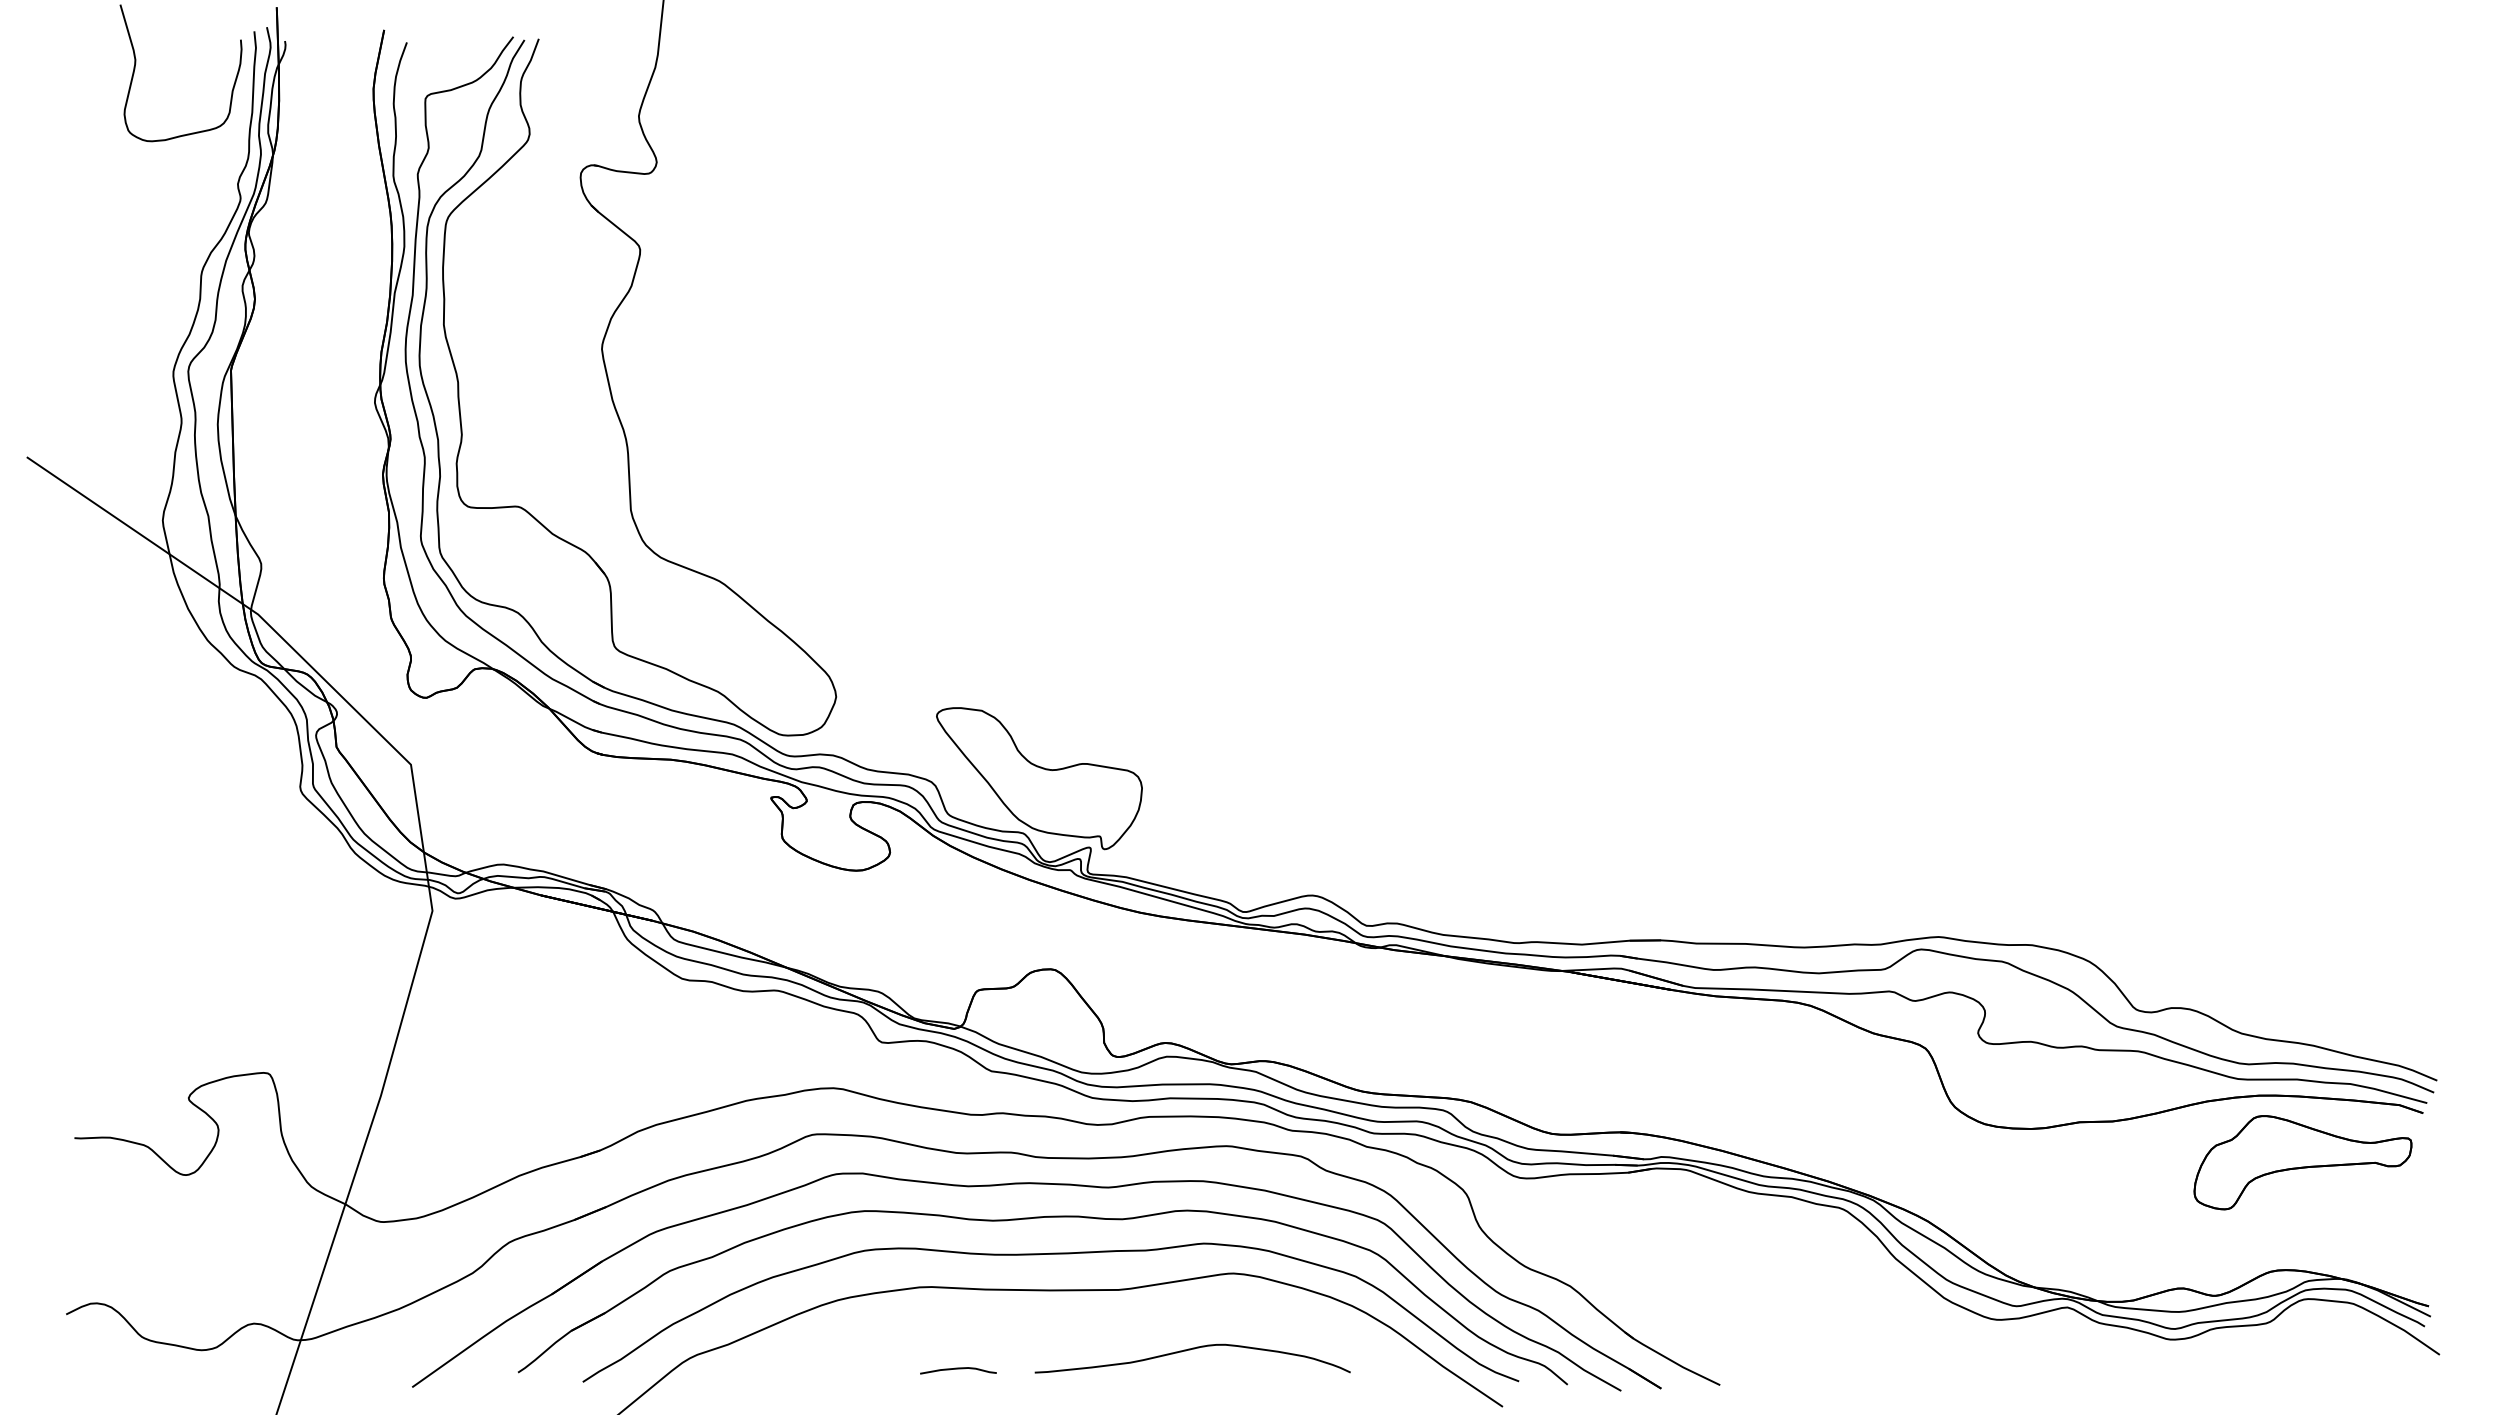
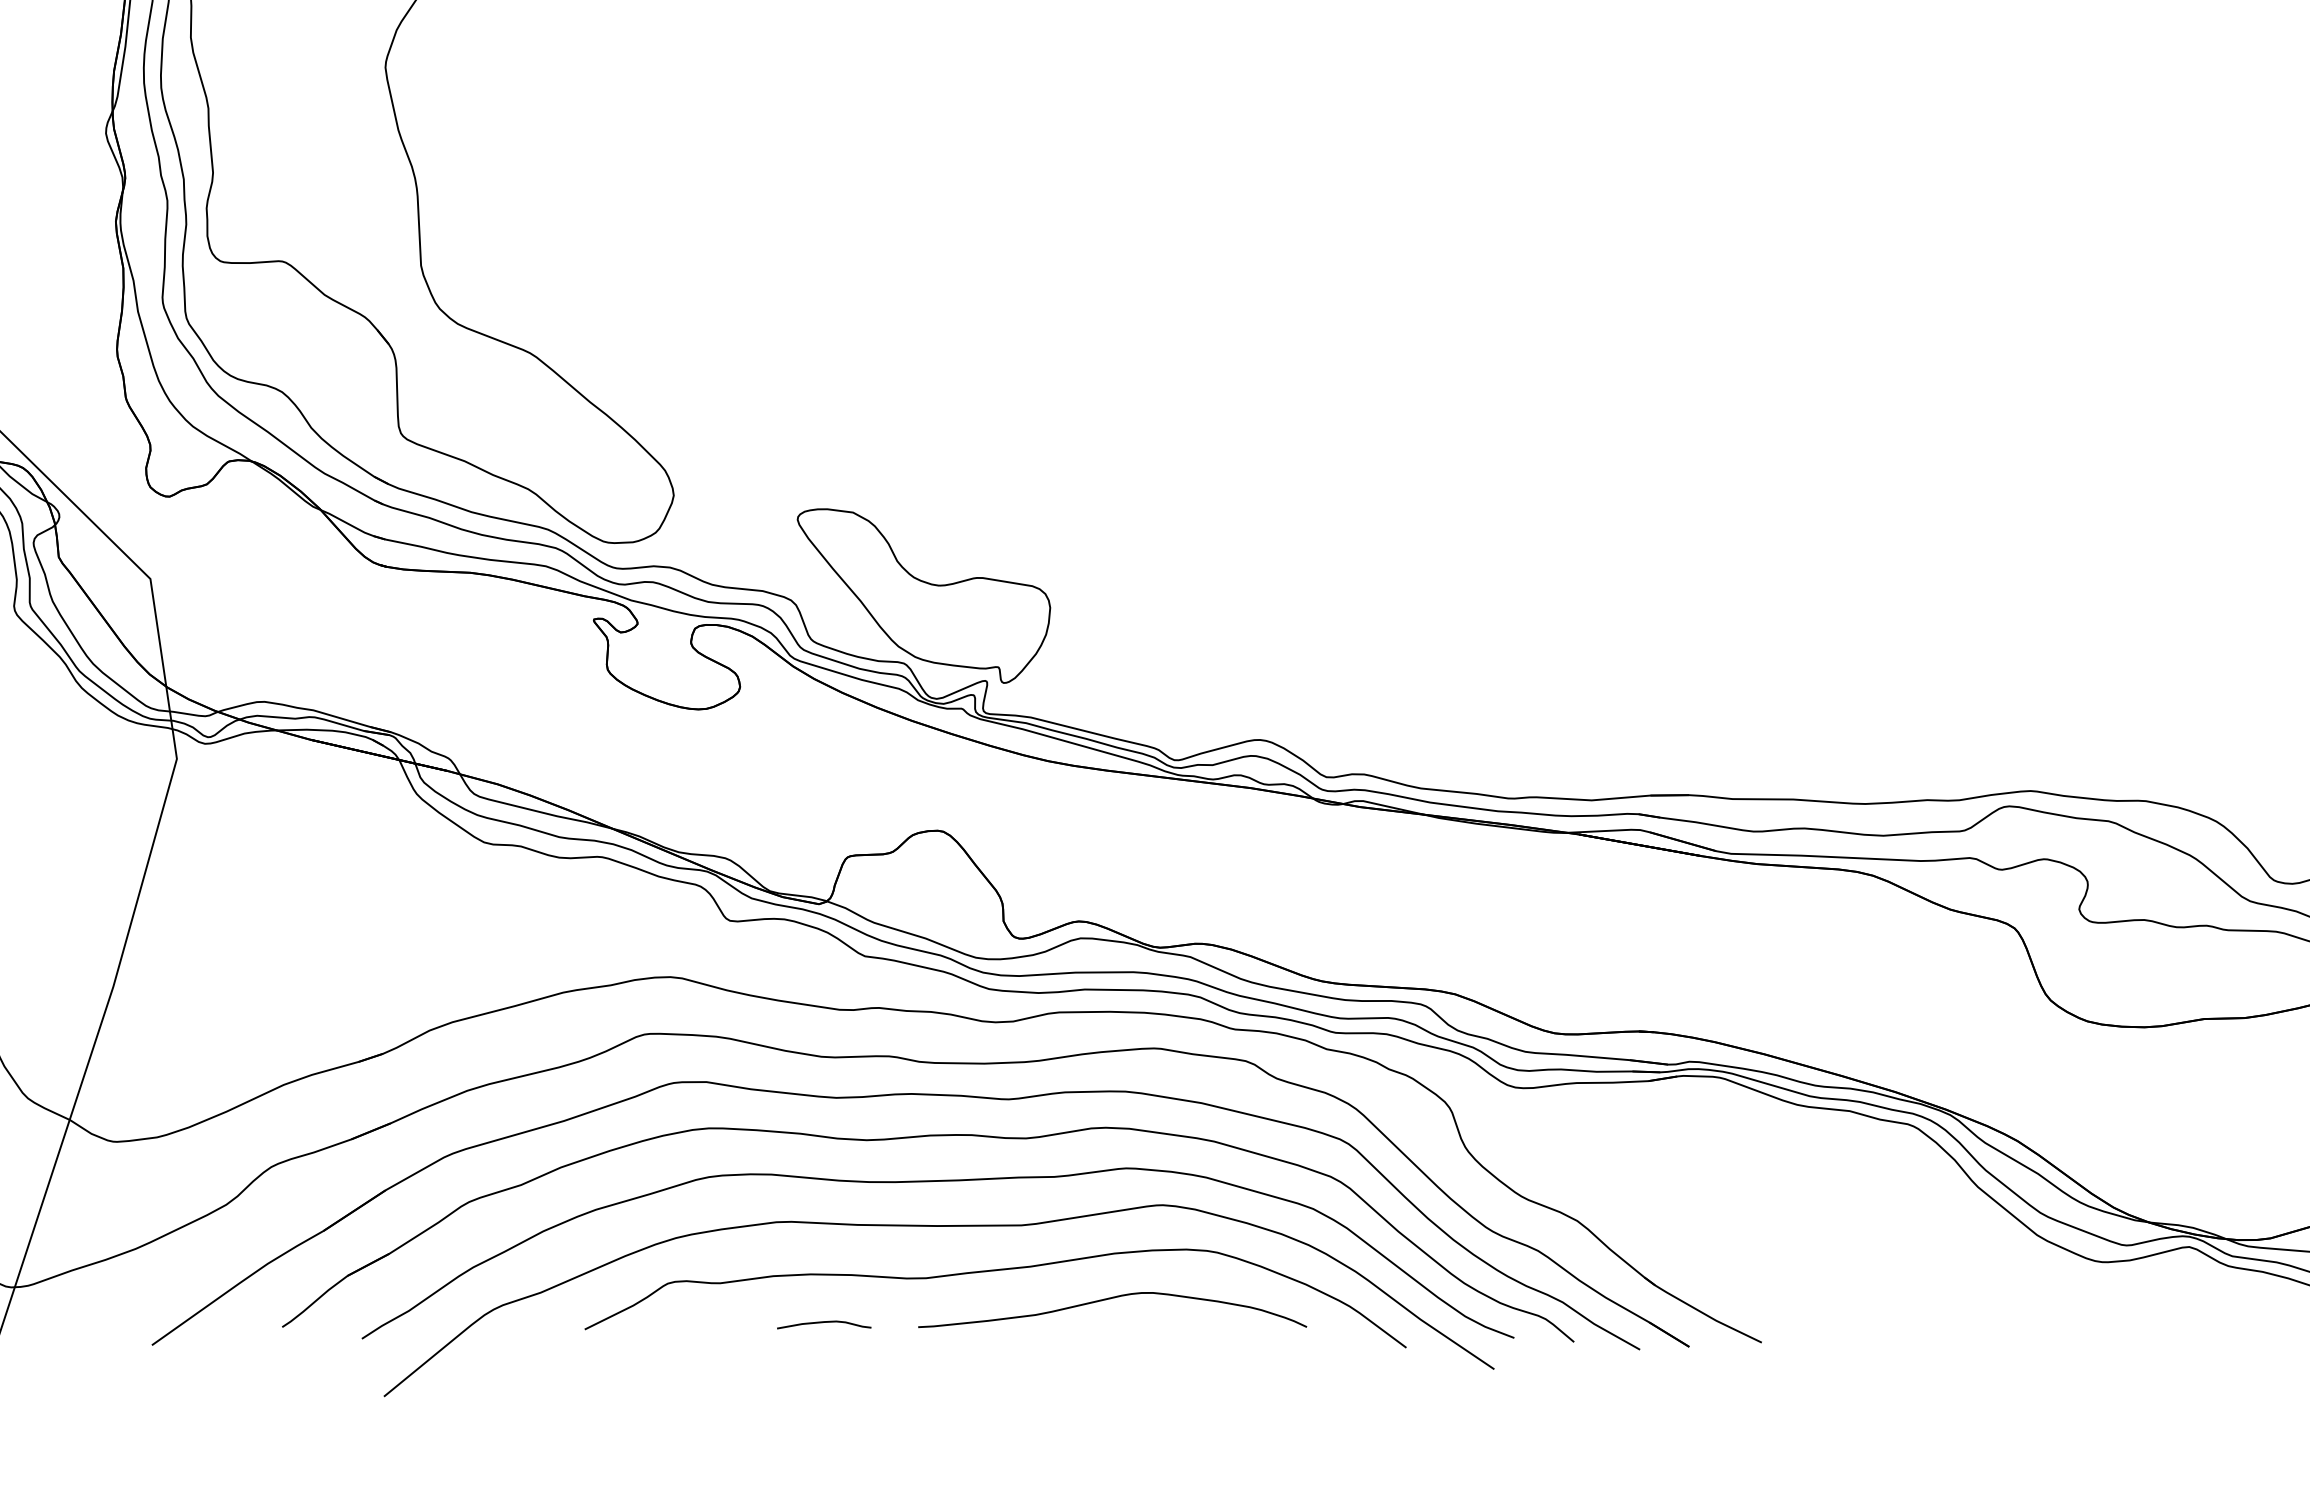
curve: (1097, 1327) -> (995, 1271), added

